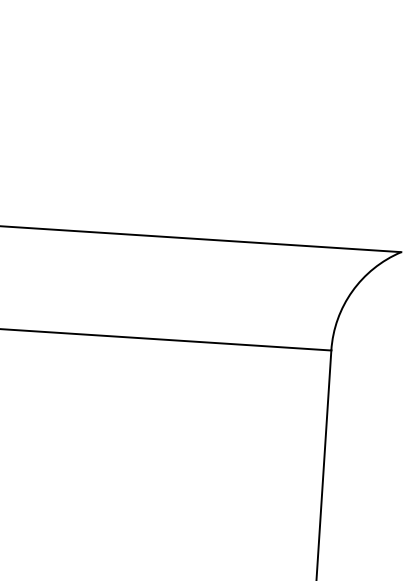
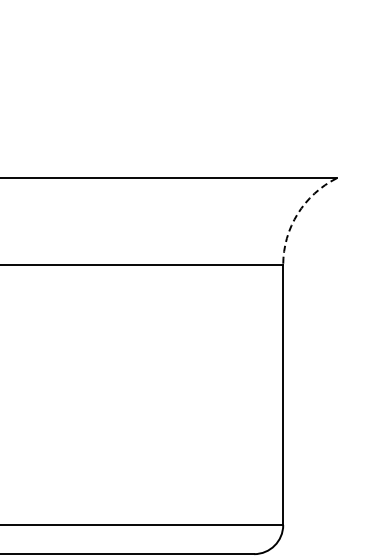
arc: (352, 291) -> (297, 214), solid -> dashed

